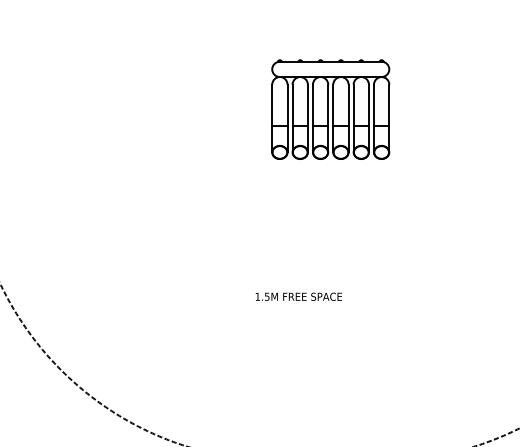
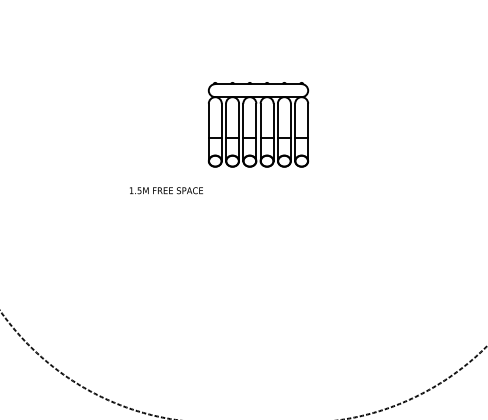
text: (298, 296) -> (166, 190), moved

